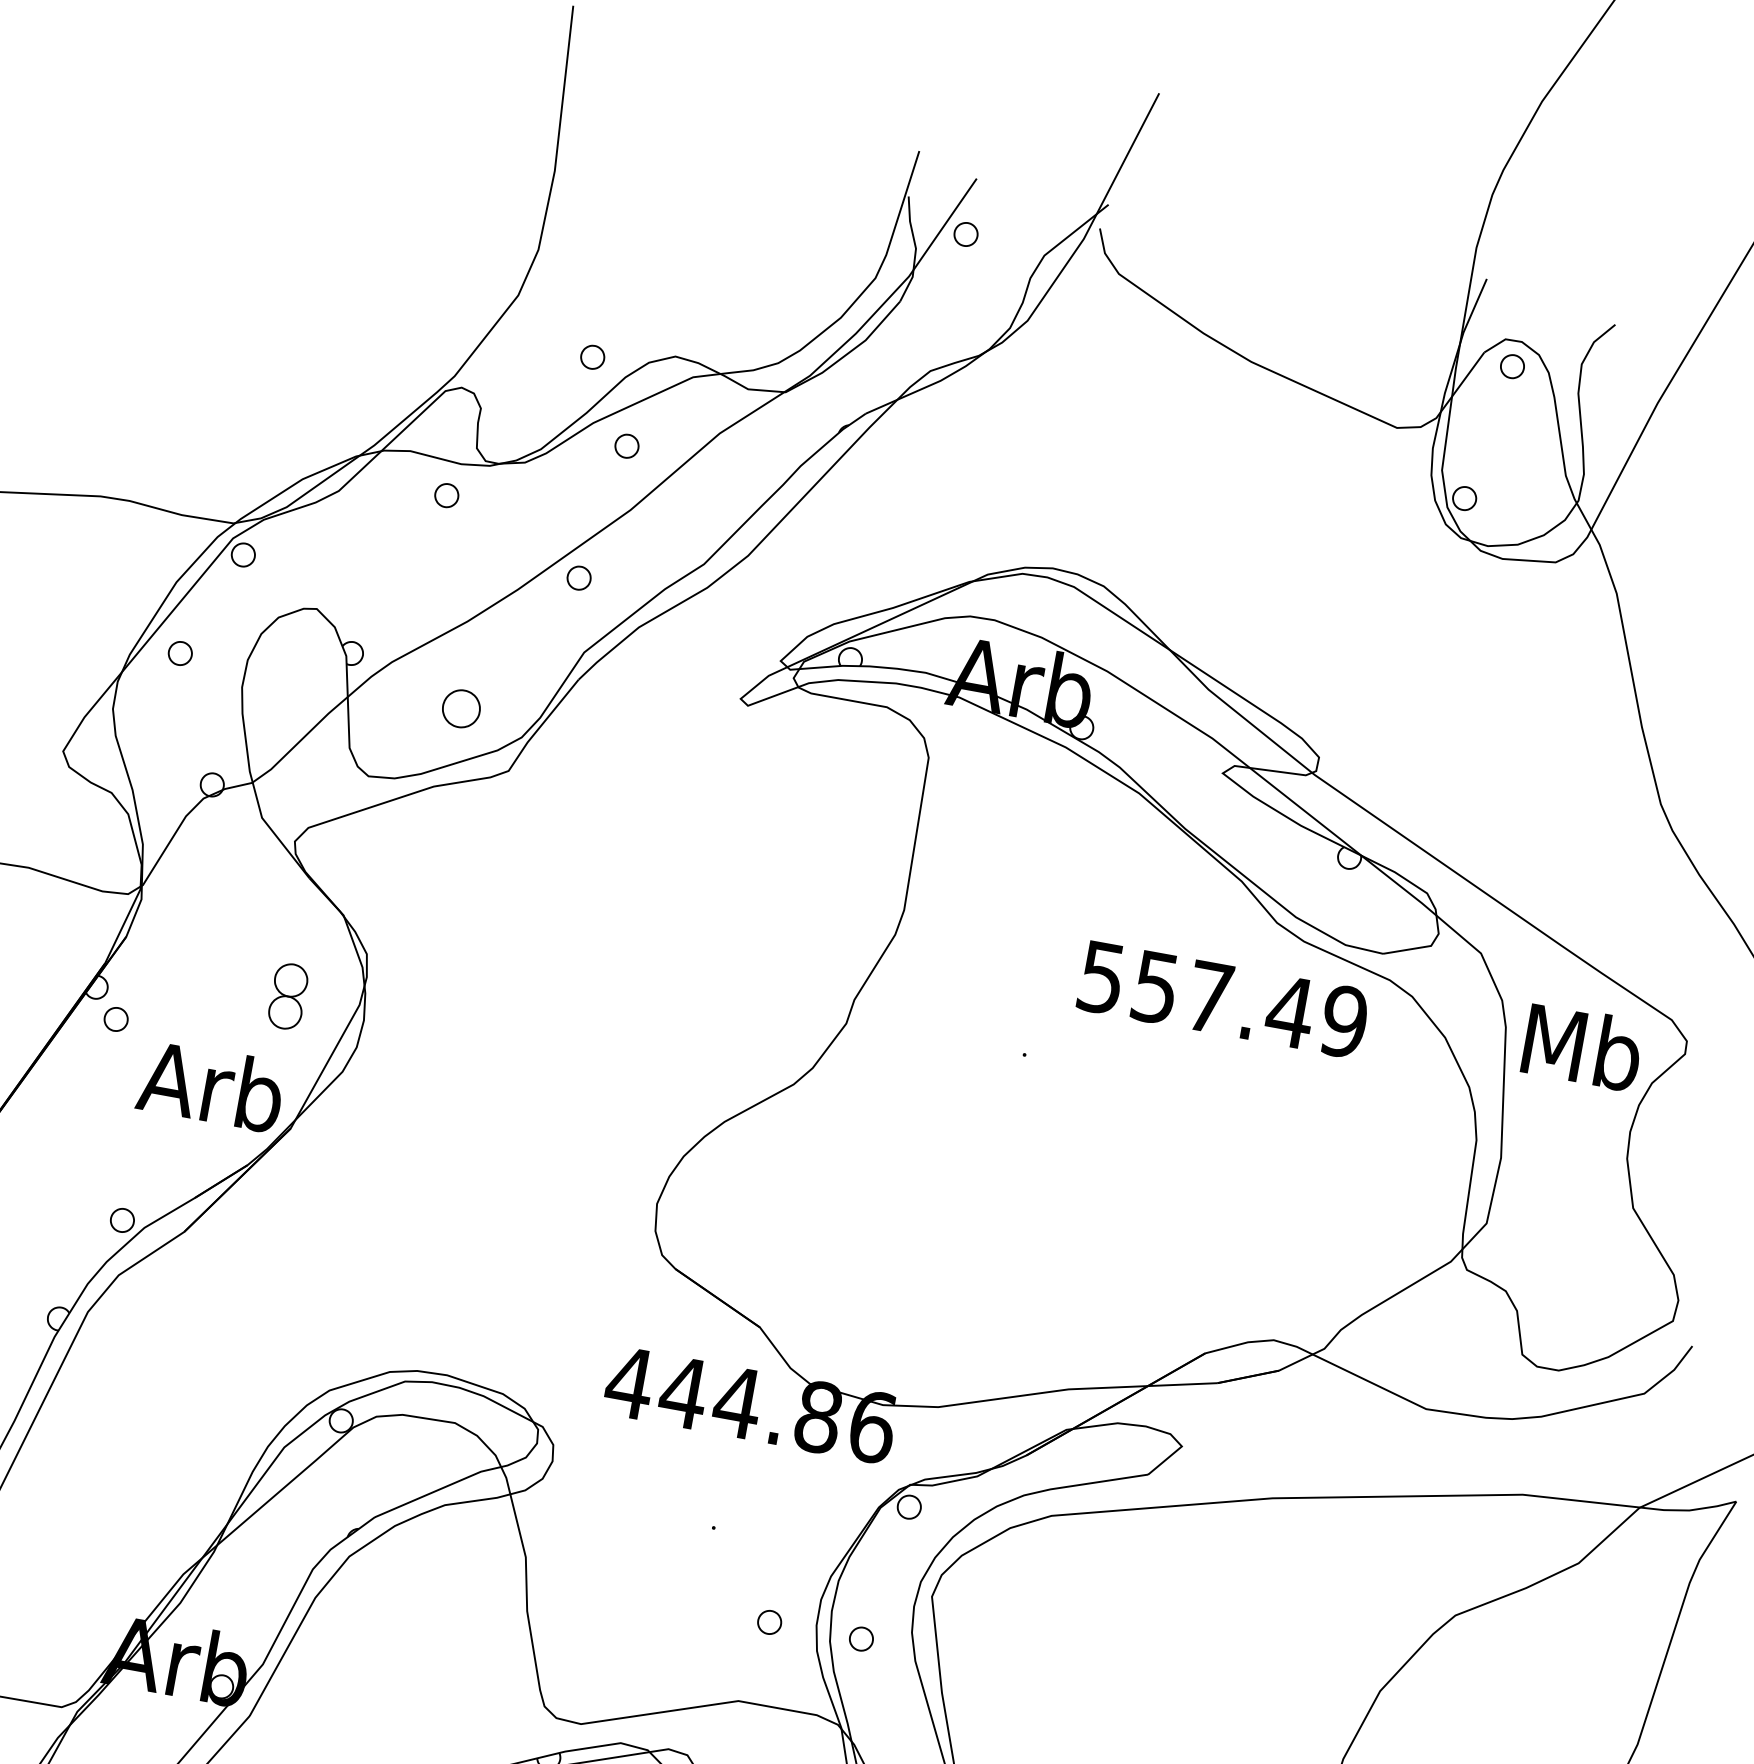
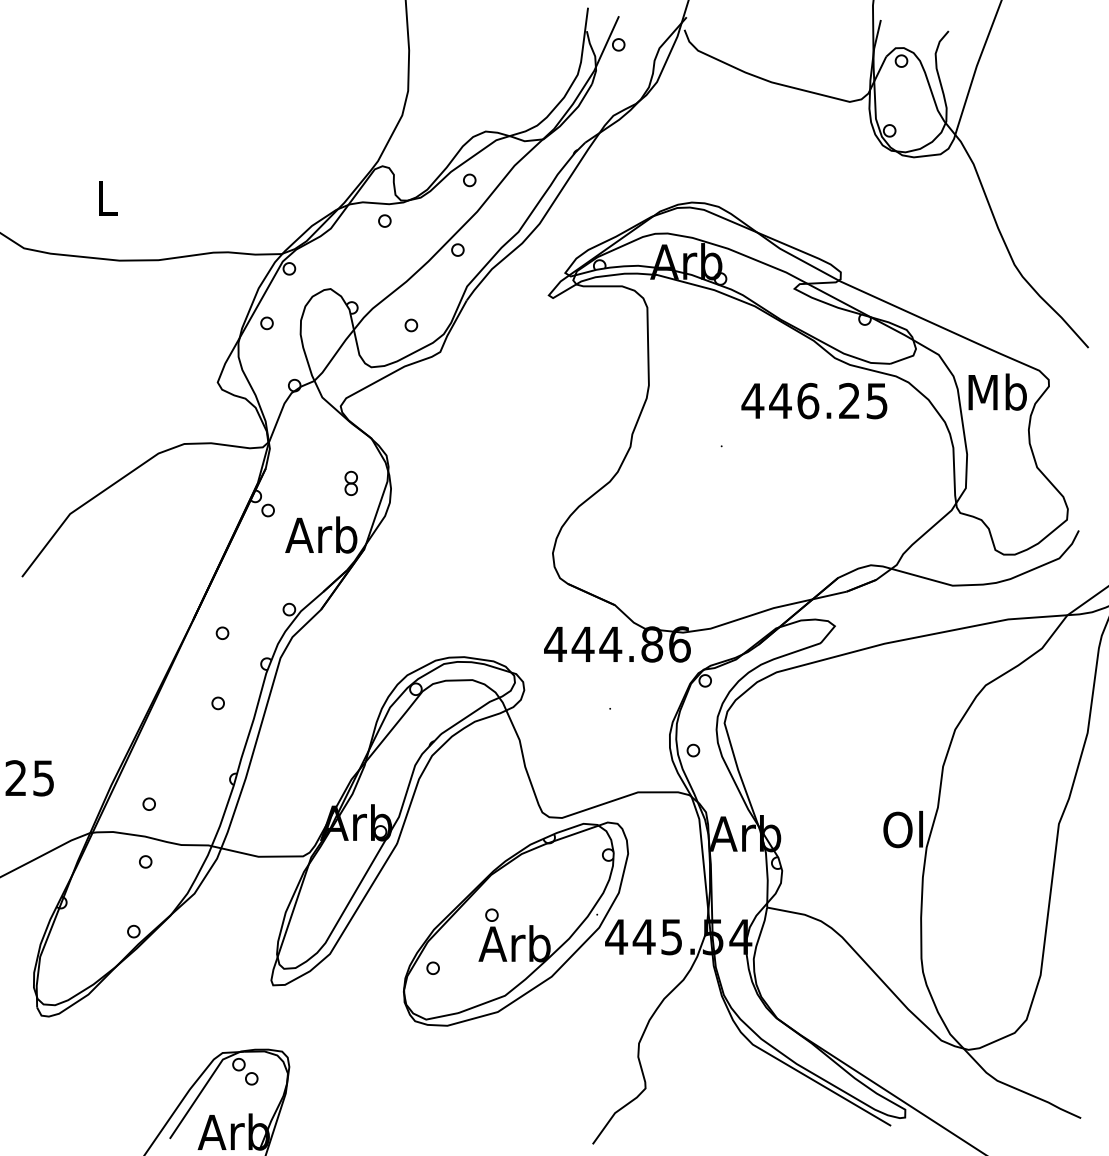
part: (592, 357) -> (444, 139), removed
part: (461, 708) -> (411, 325), size x0.62
part: (286, 993) -> (350, 482), size x0.71
text: (1222, 998) -> (814, 400), 557.49 -> 446.25
part: (769, 1622) -> (646, 750), removed

